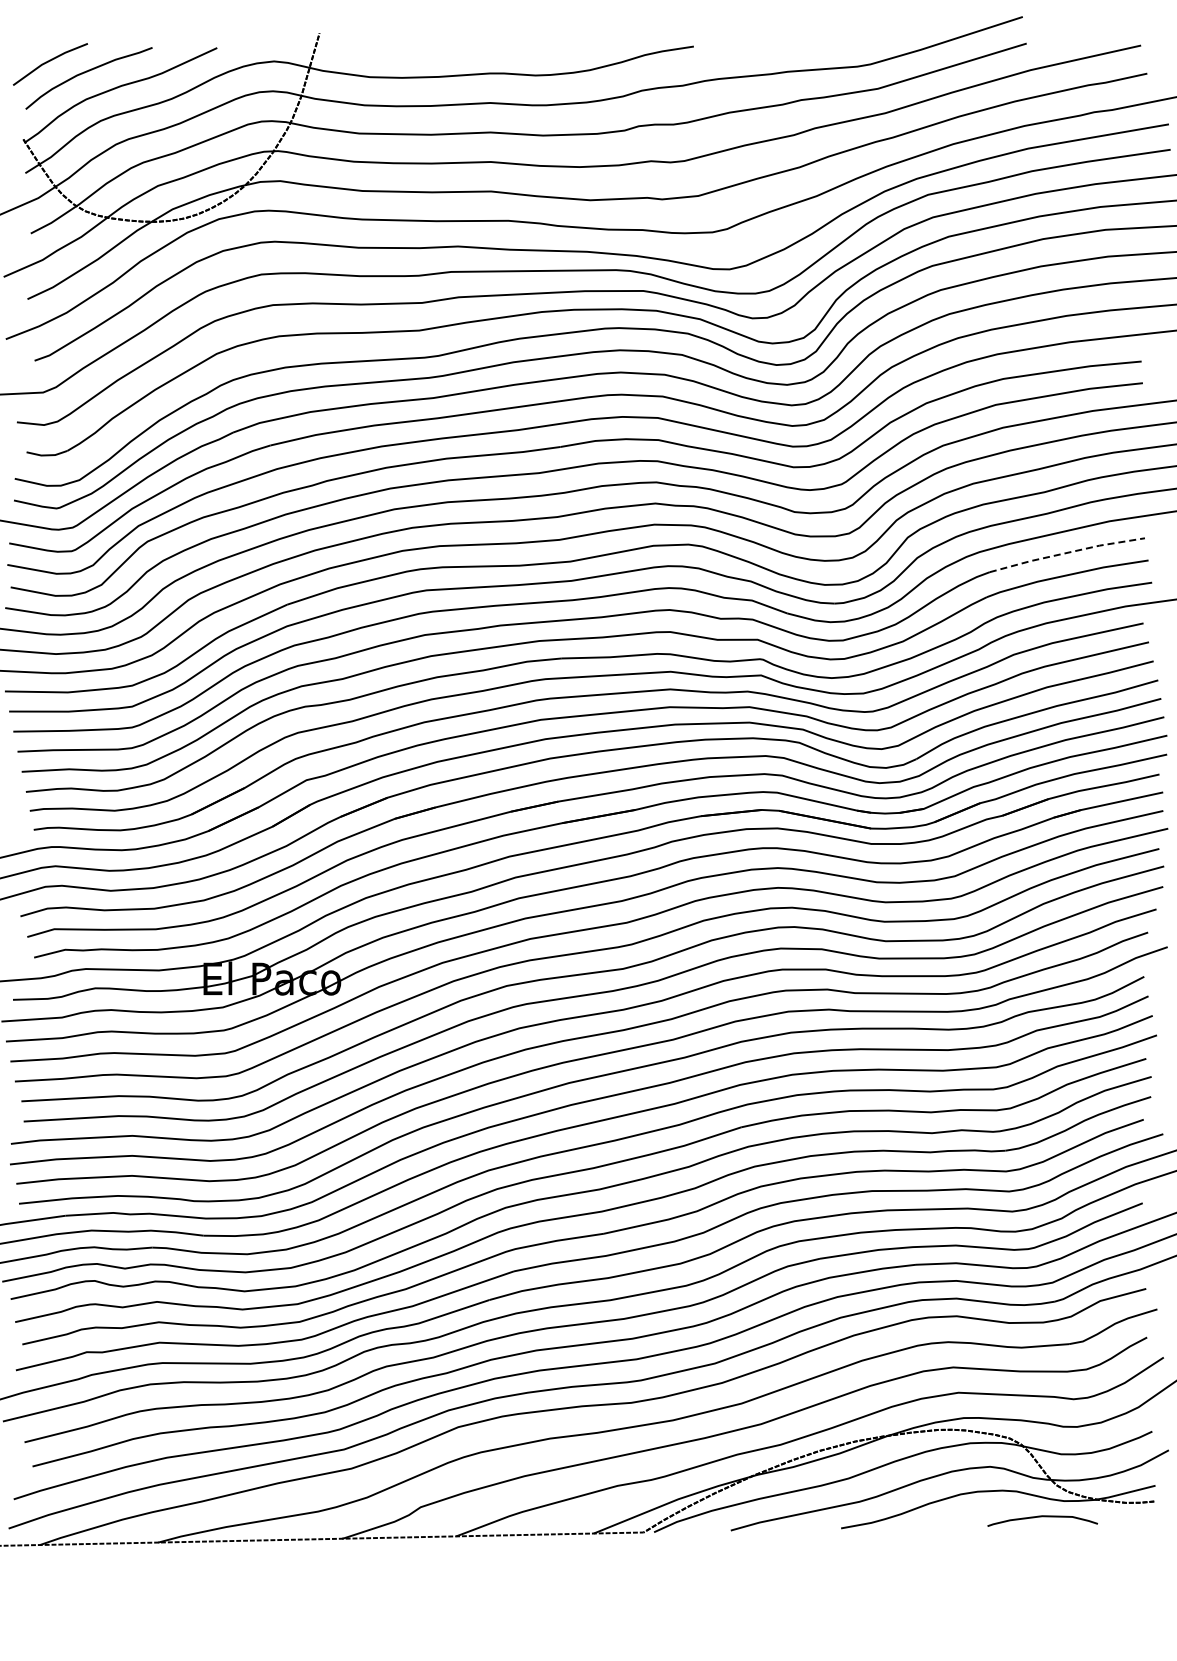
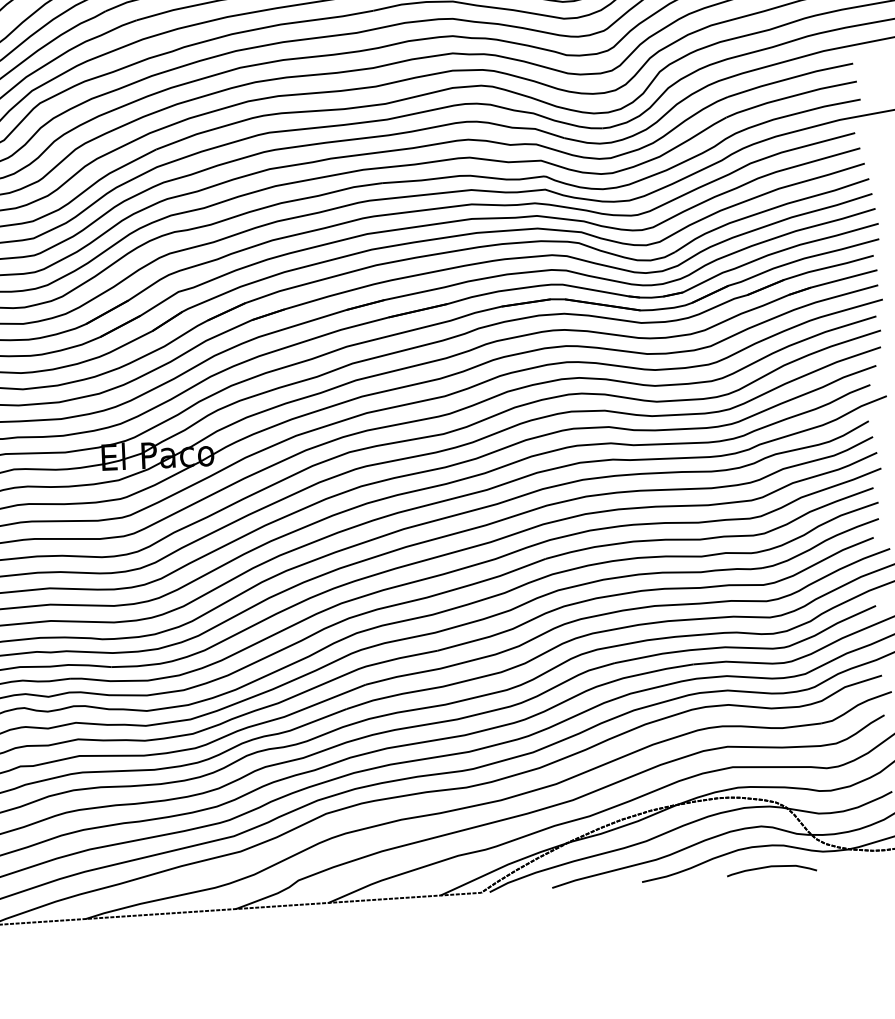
line: (1066, 553) -> (789, 78), dashed -> solid
curve: (1042, 1517) -> (771, 867), moved

